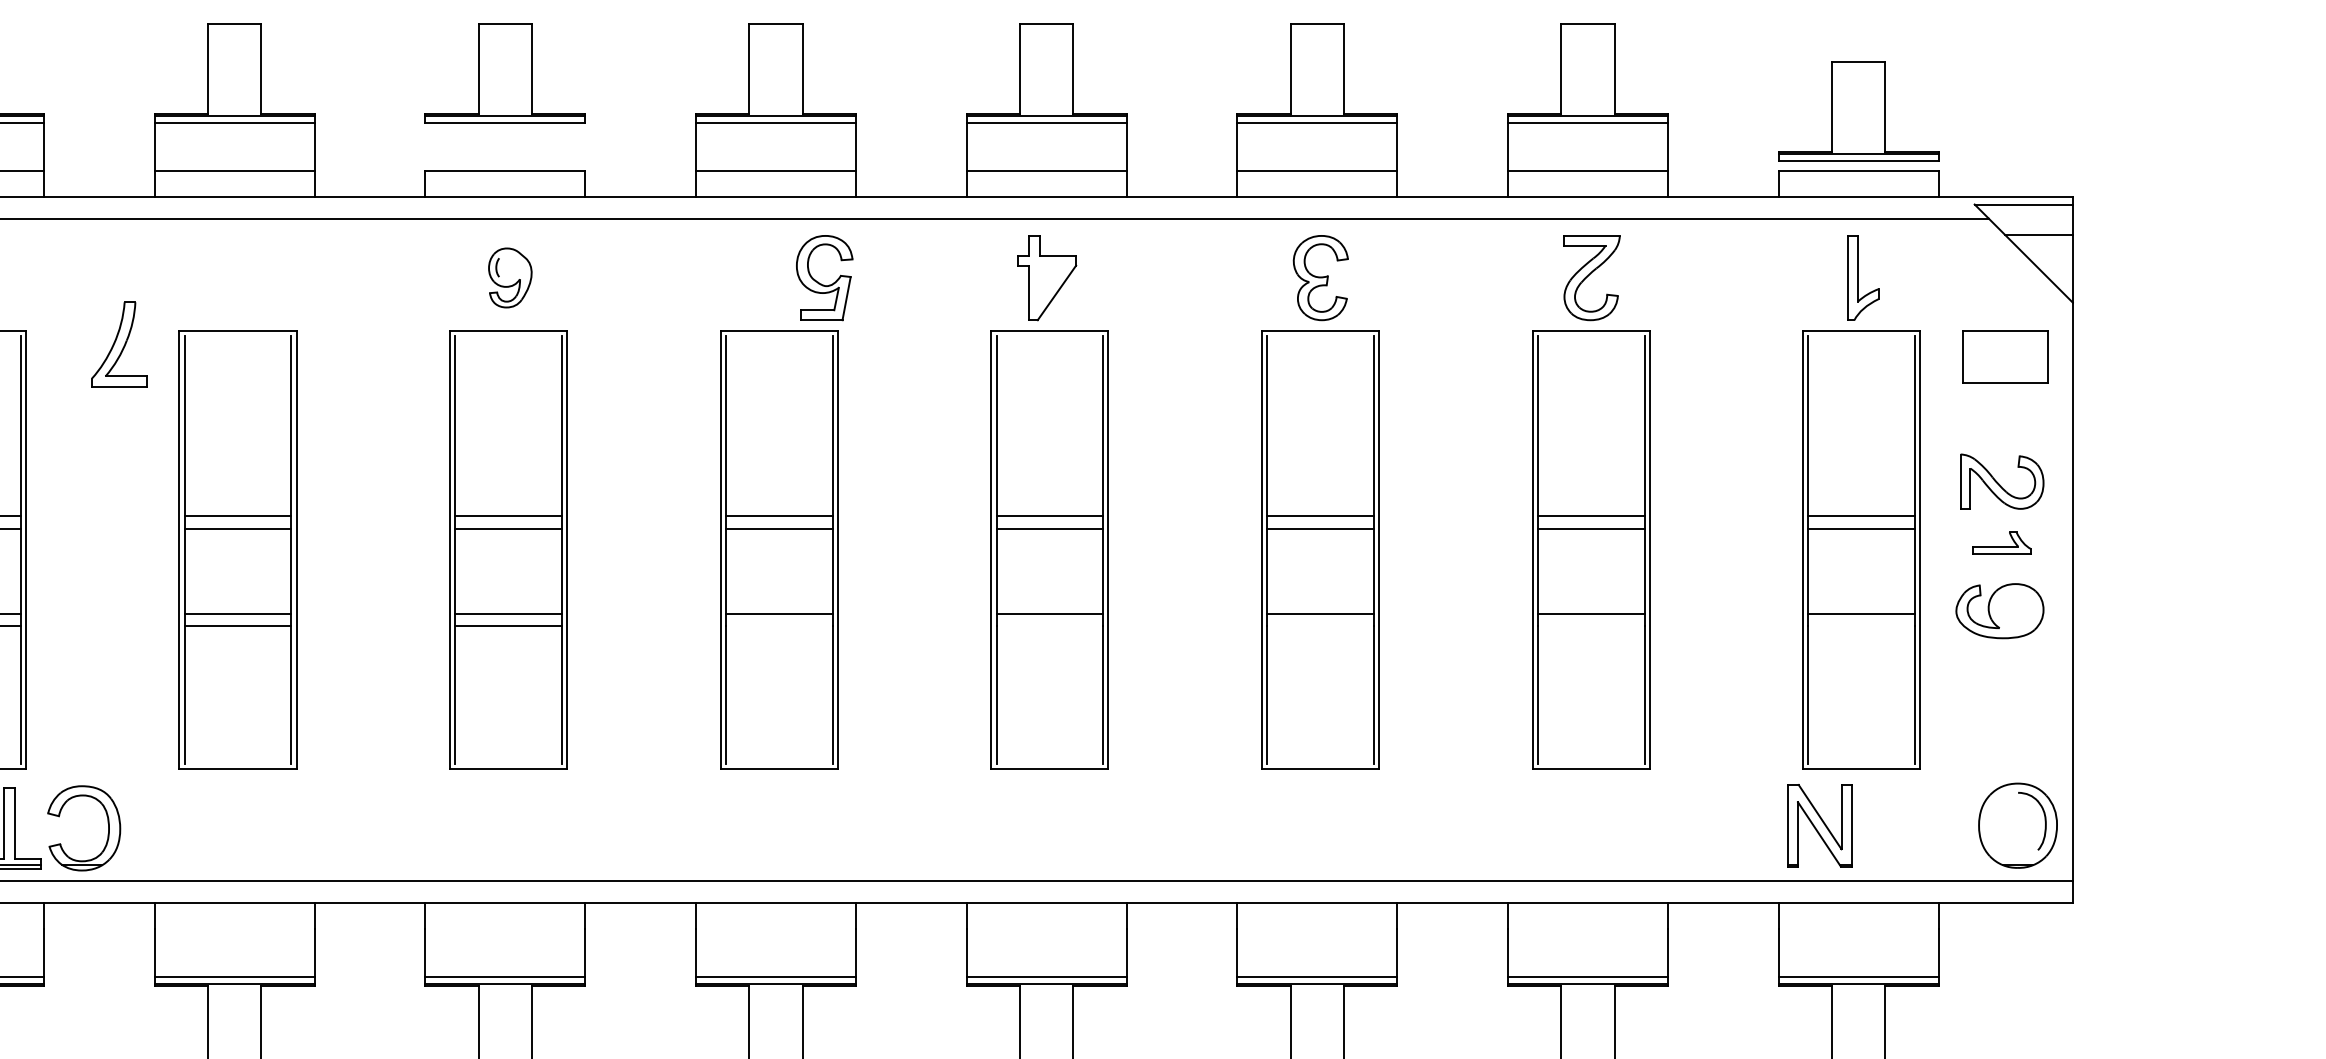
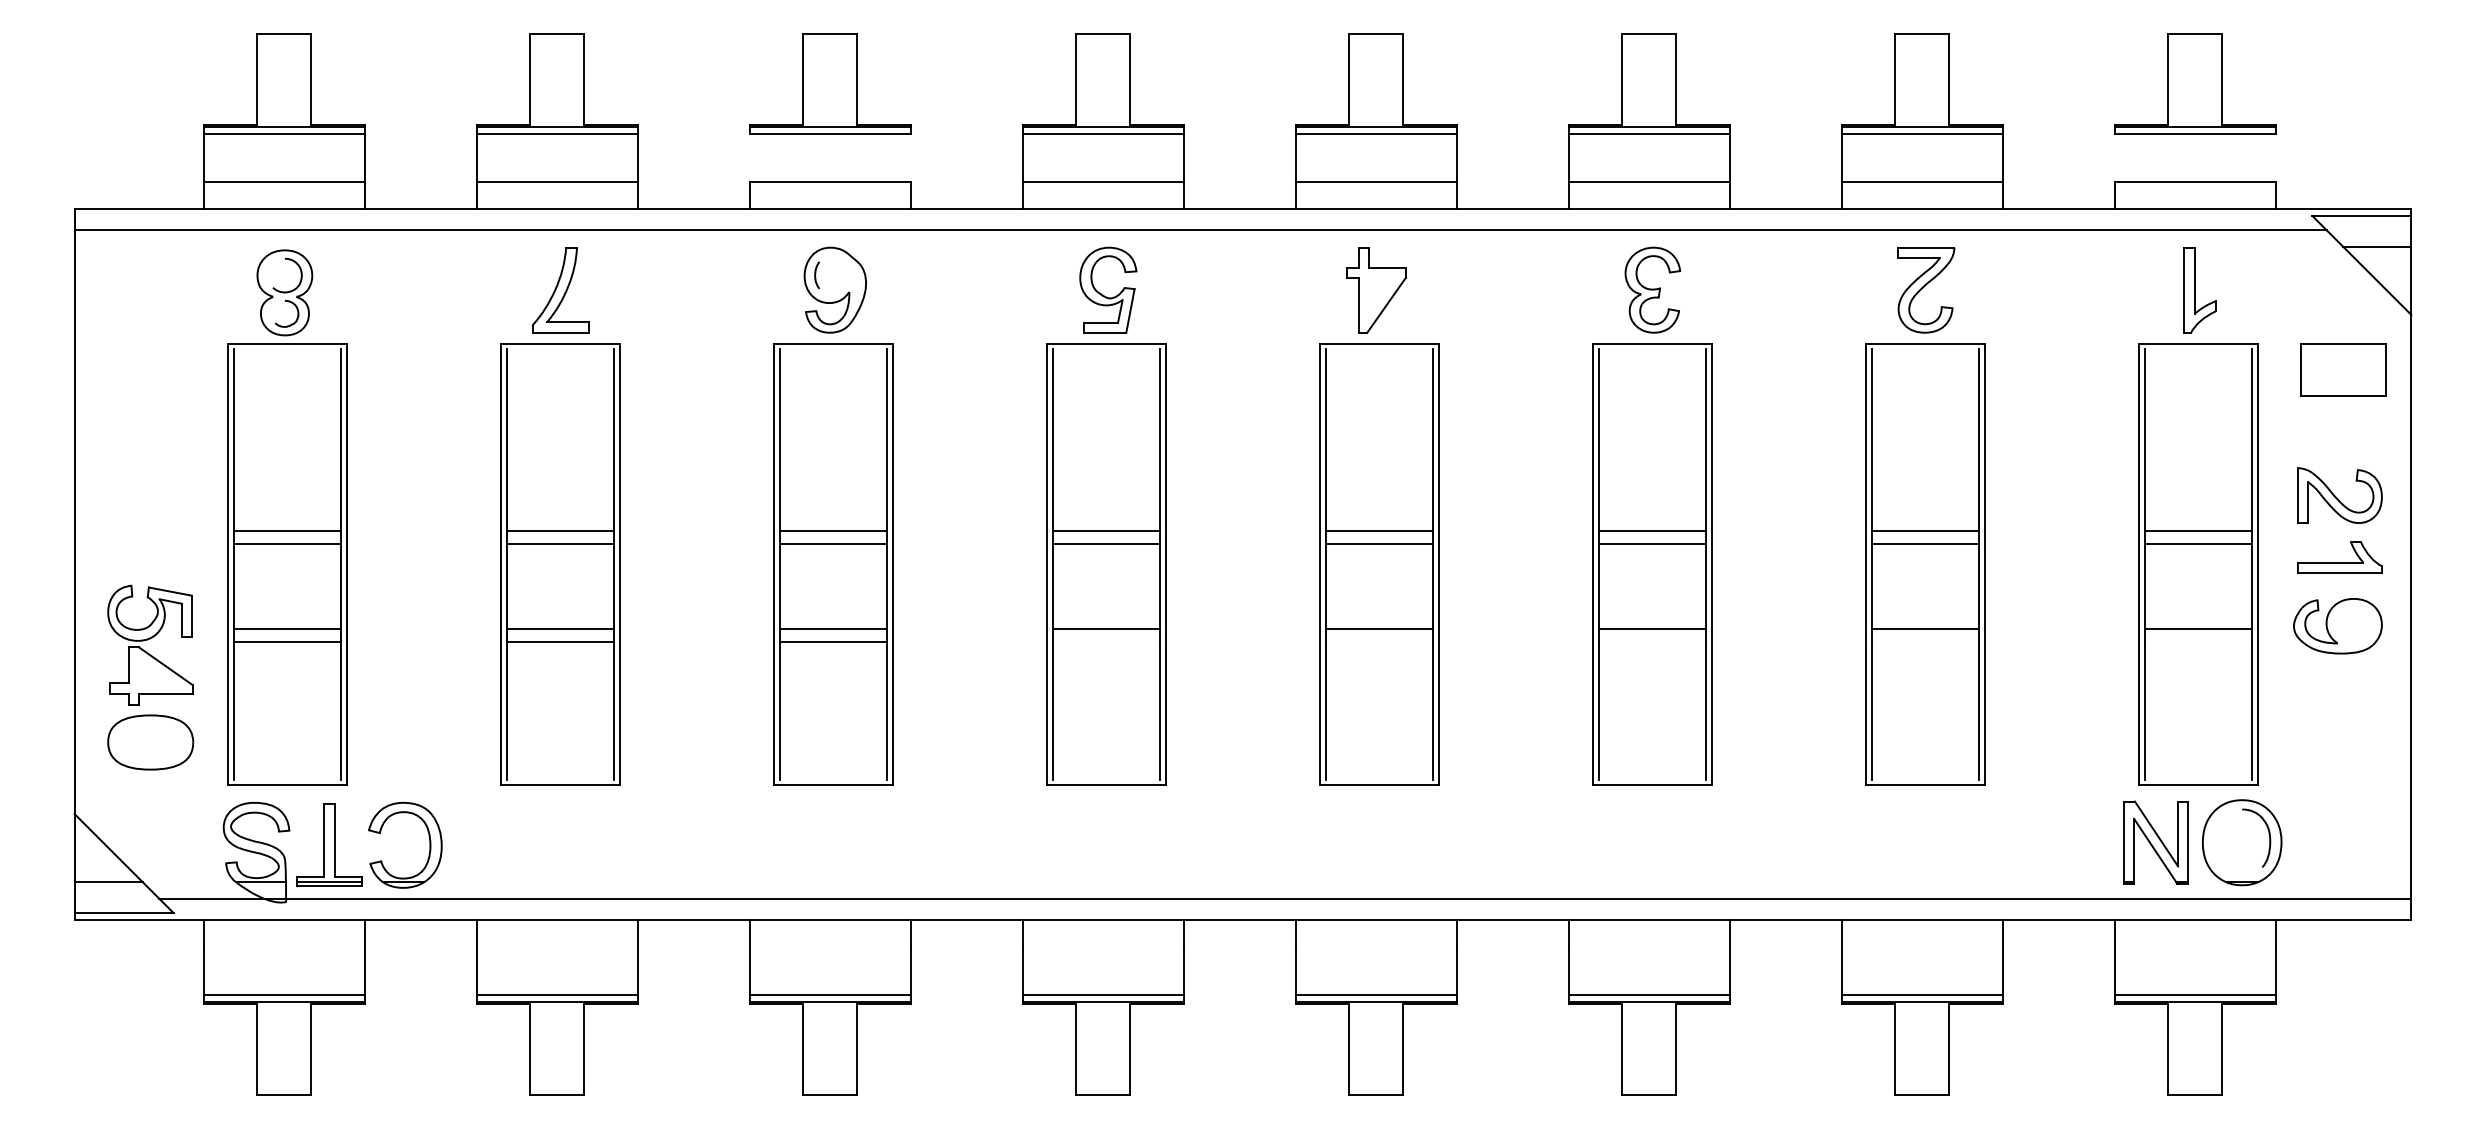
part: (1858, 110) -> (2195, 83), moved
part: (509, 277) -> (834, 289), size x1.43
part: (820, 283) -> (1104, 295), moved
part: (119, 344) -> (560, 290), moved
part: (2001, 543) -> (2339, 557), size x1.43
part: (2018, 825) -> (2242, 842), moved

